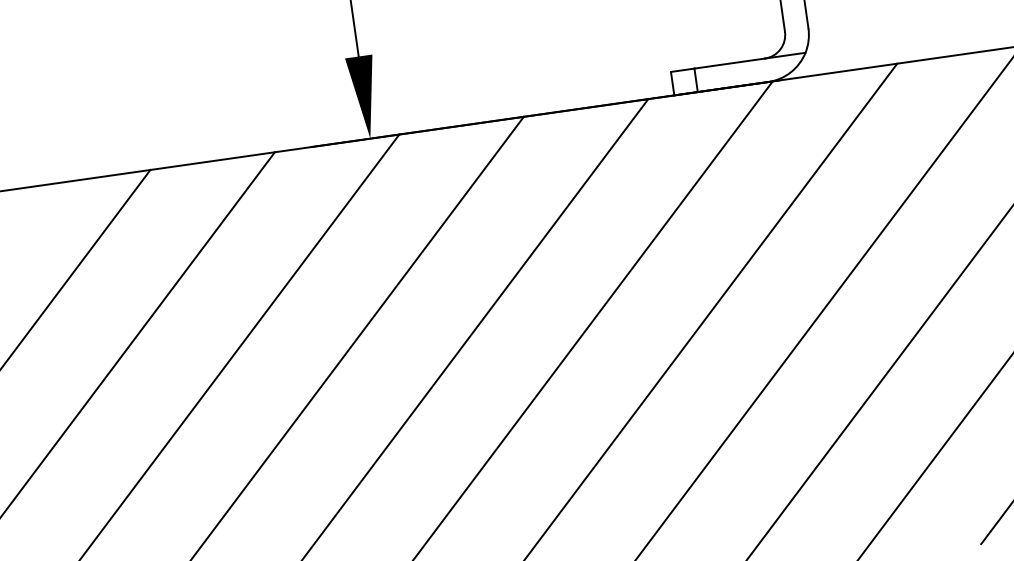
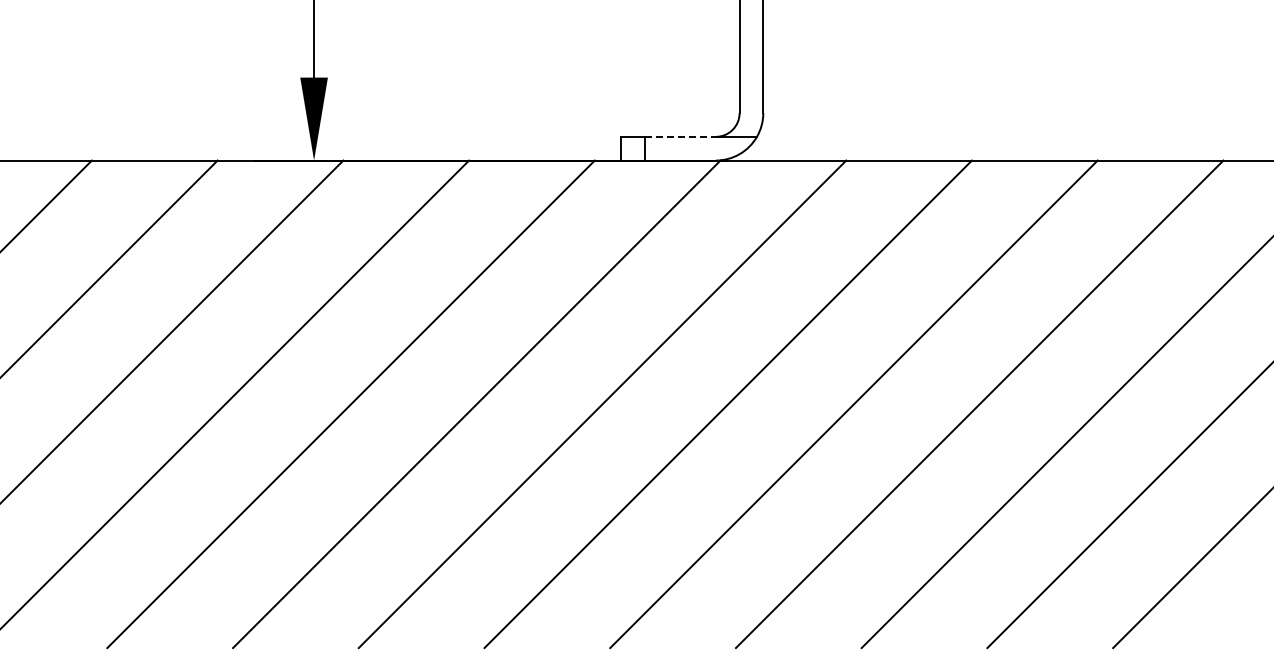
line: (729, 63) -> (680, 136), solid -> dashed

